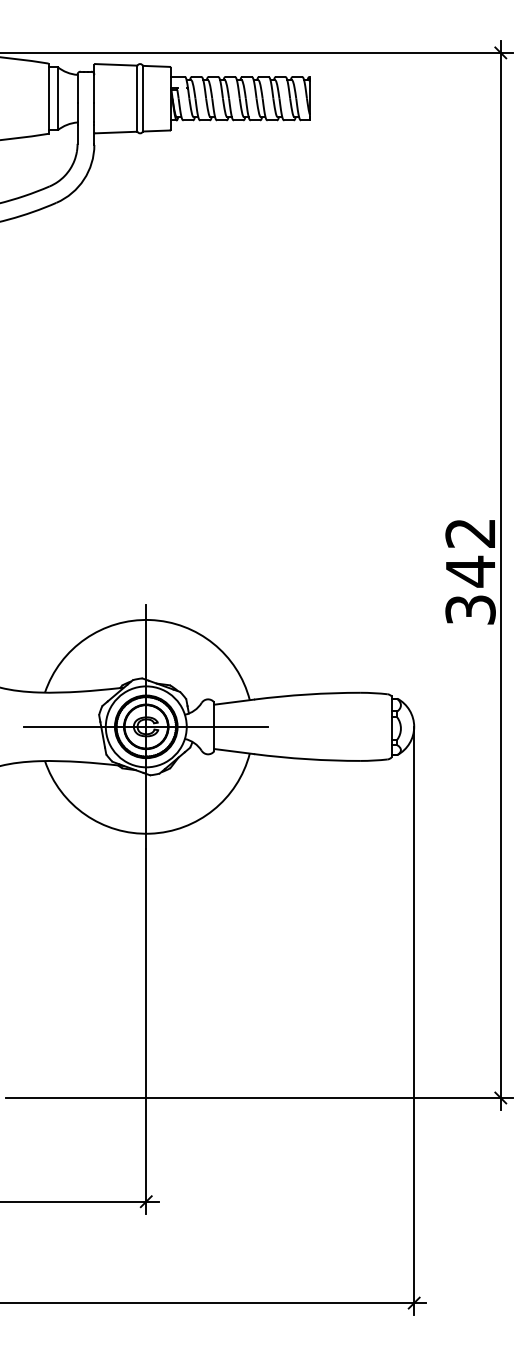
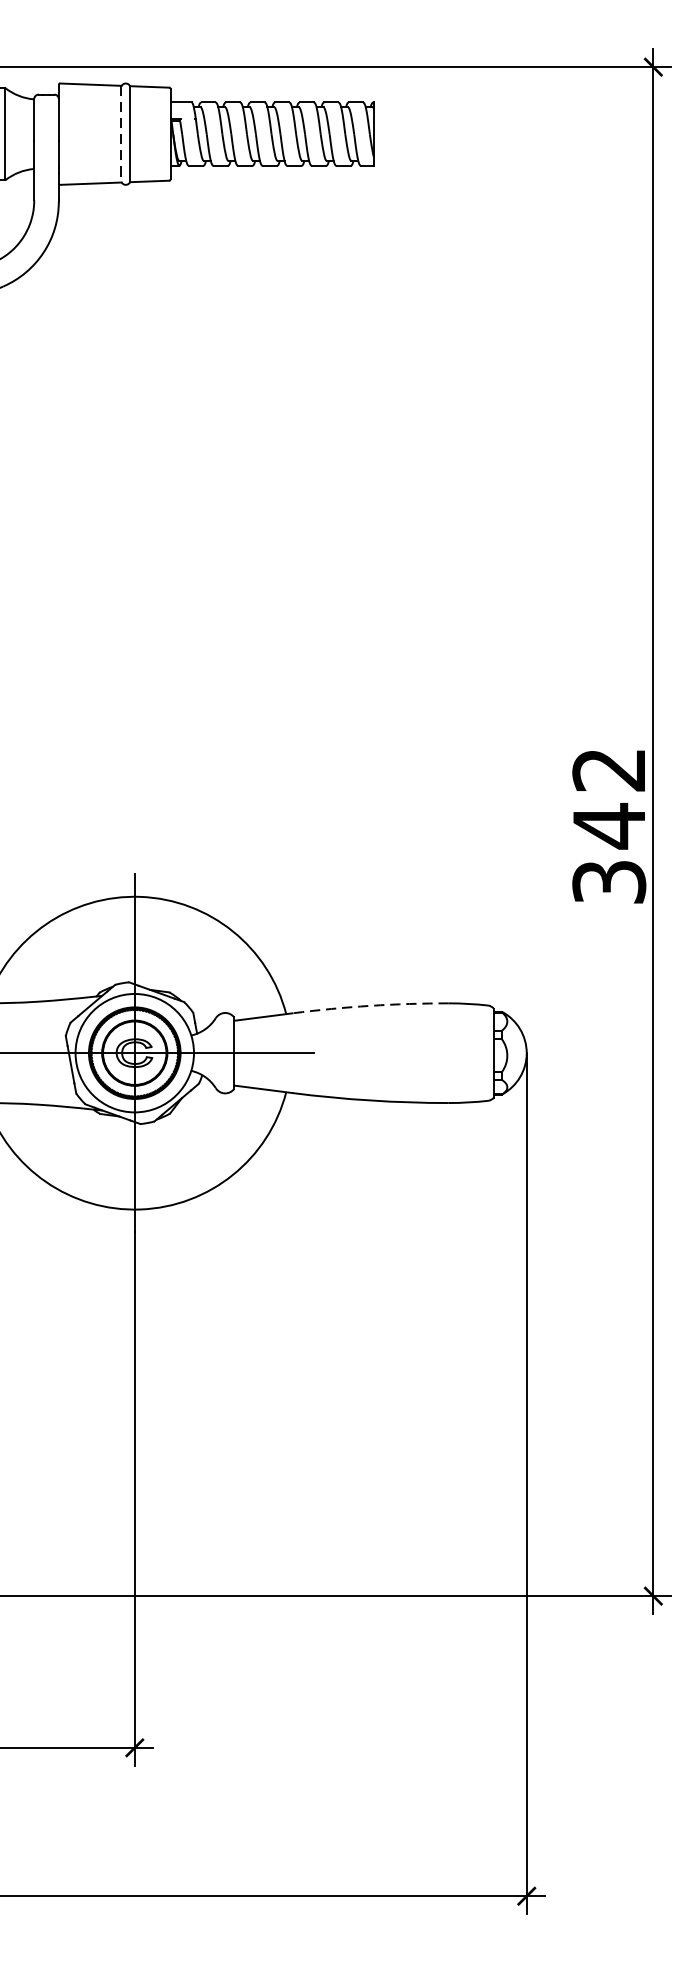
line: (137, 99) -> (121, 135), solid -> dashed
arc: (307, 694) -> (370, 1005), solid -> dashed

